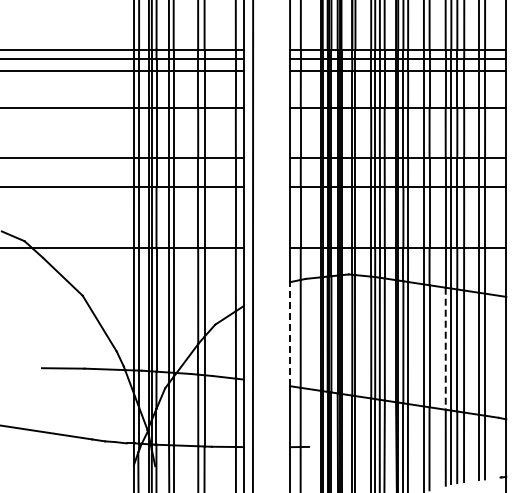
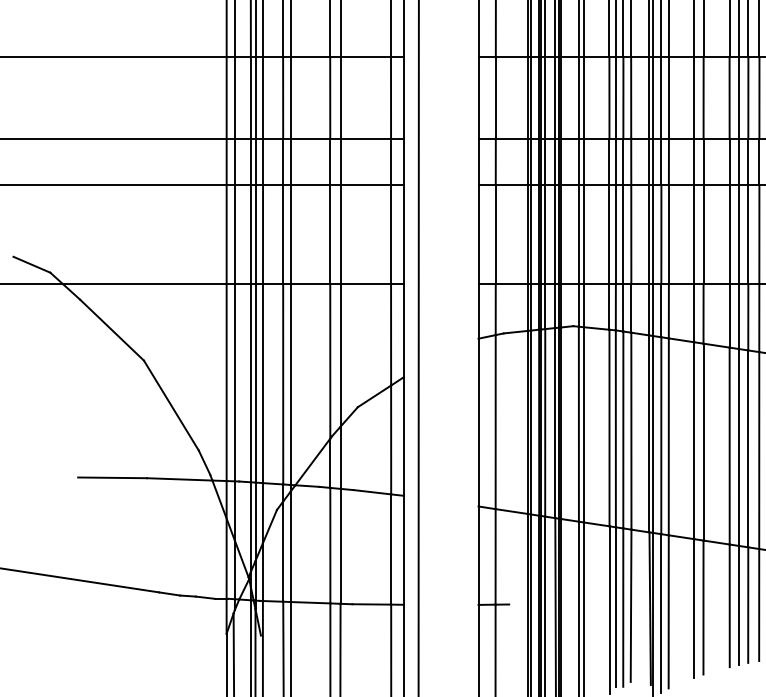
line: (290, 334) -> (479, 423), dashed -> solid
line: (445, 349) -> (729, 447), dashed -> solid

